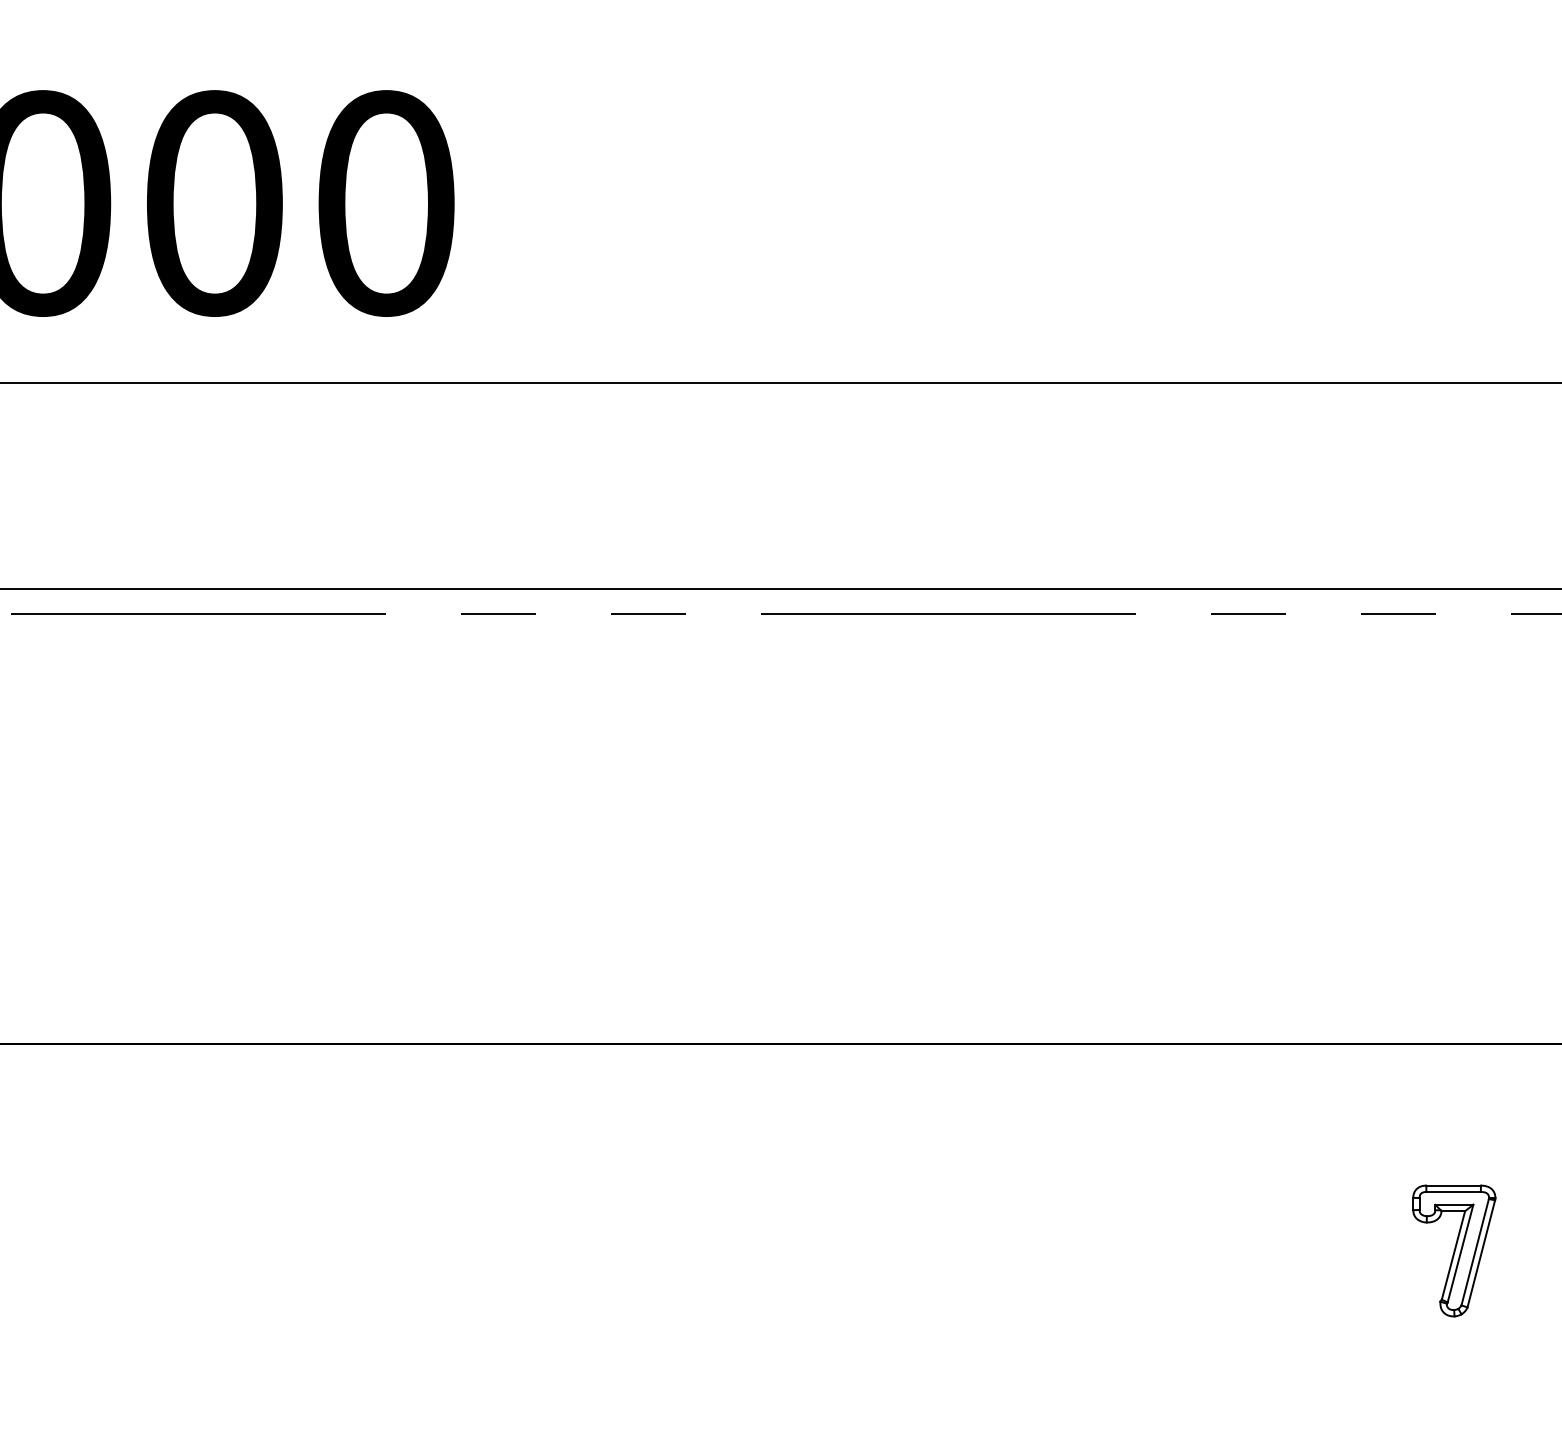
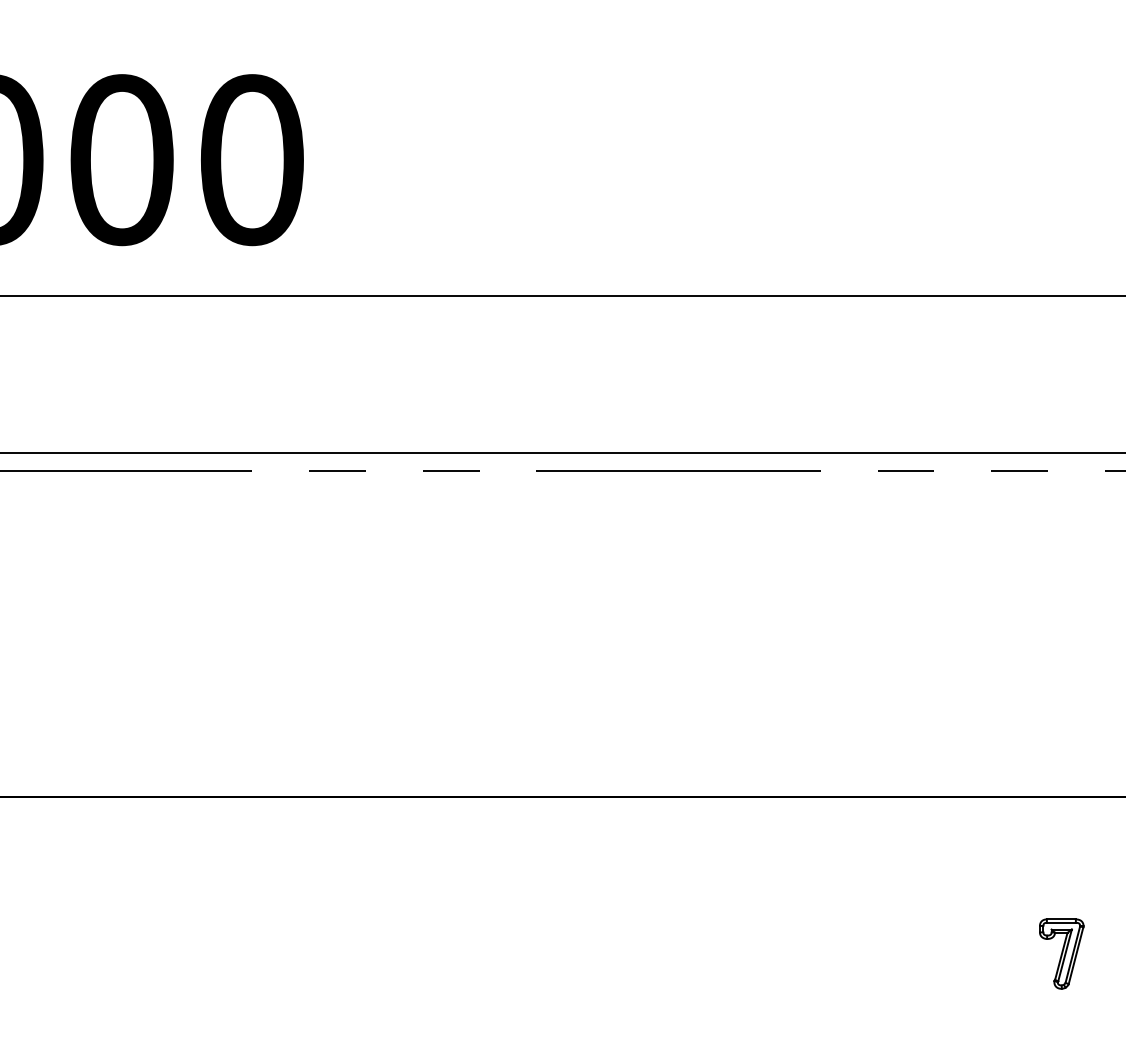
part: (1454, 1250) -> (1061, 953), size x0.7

